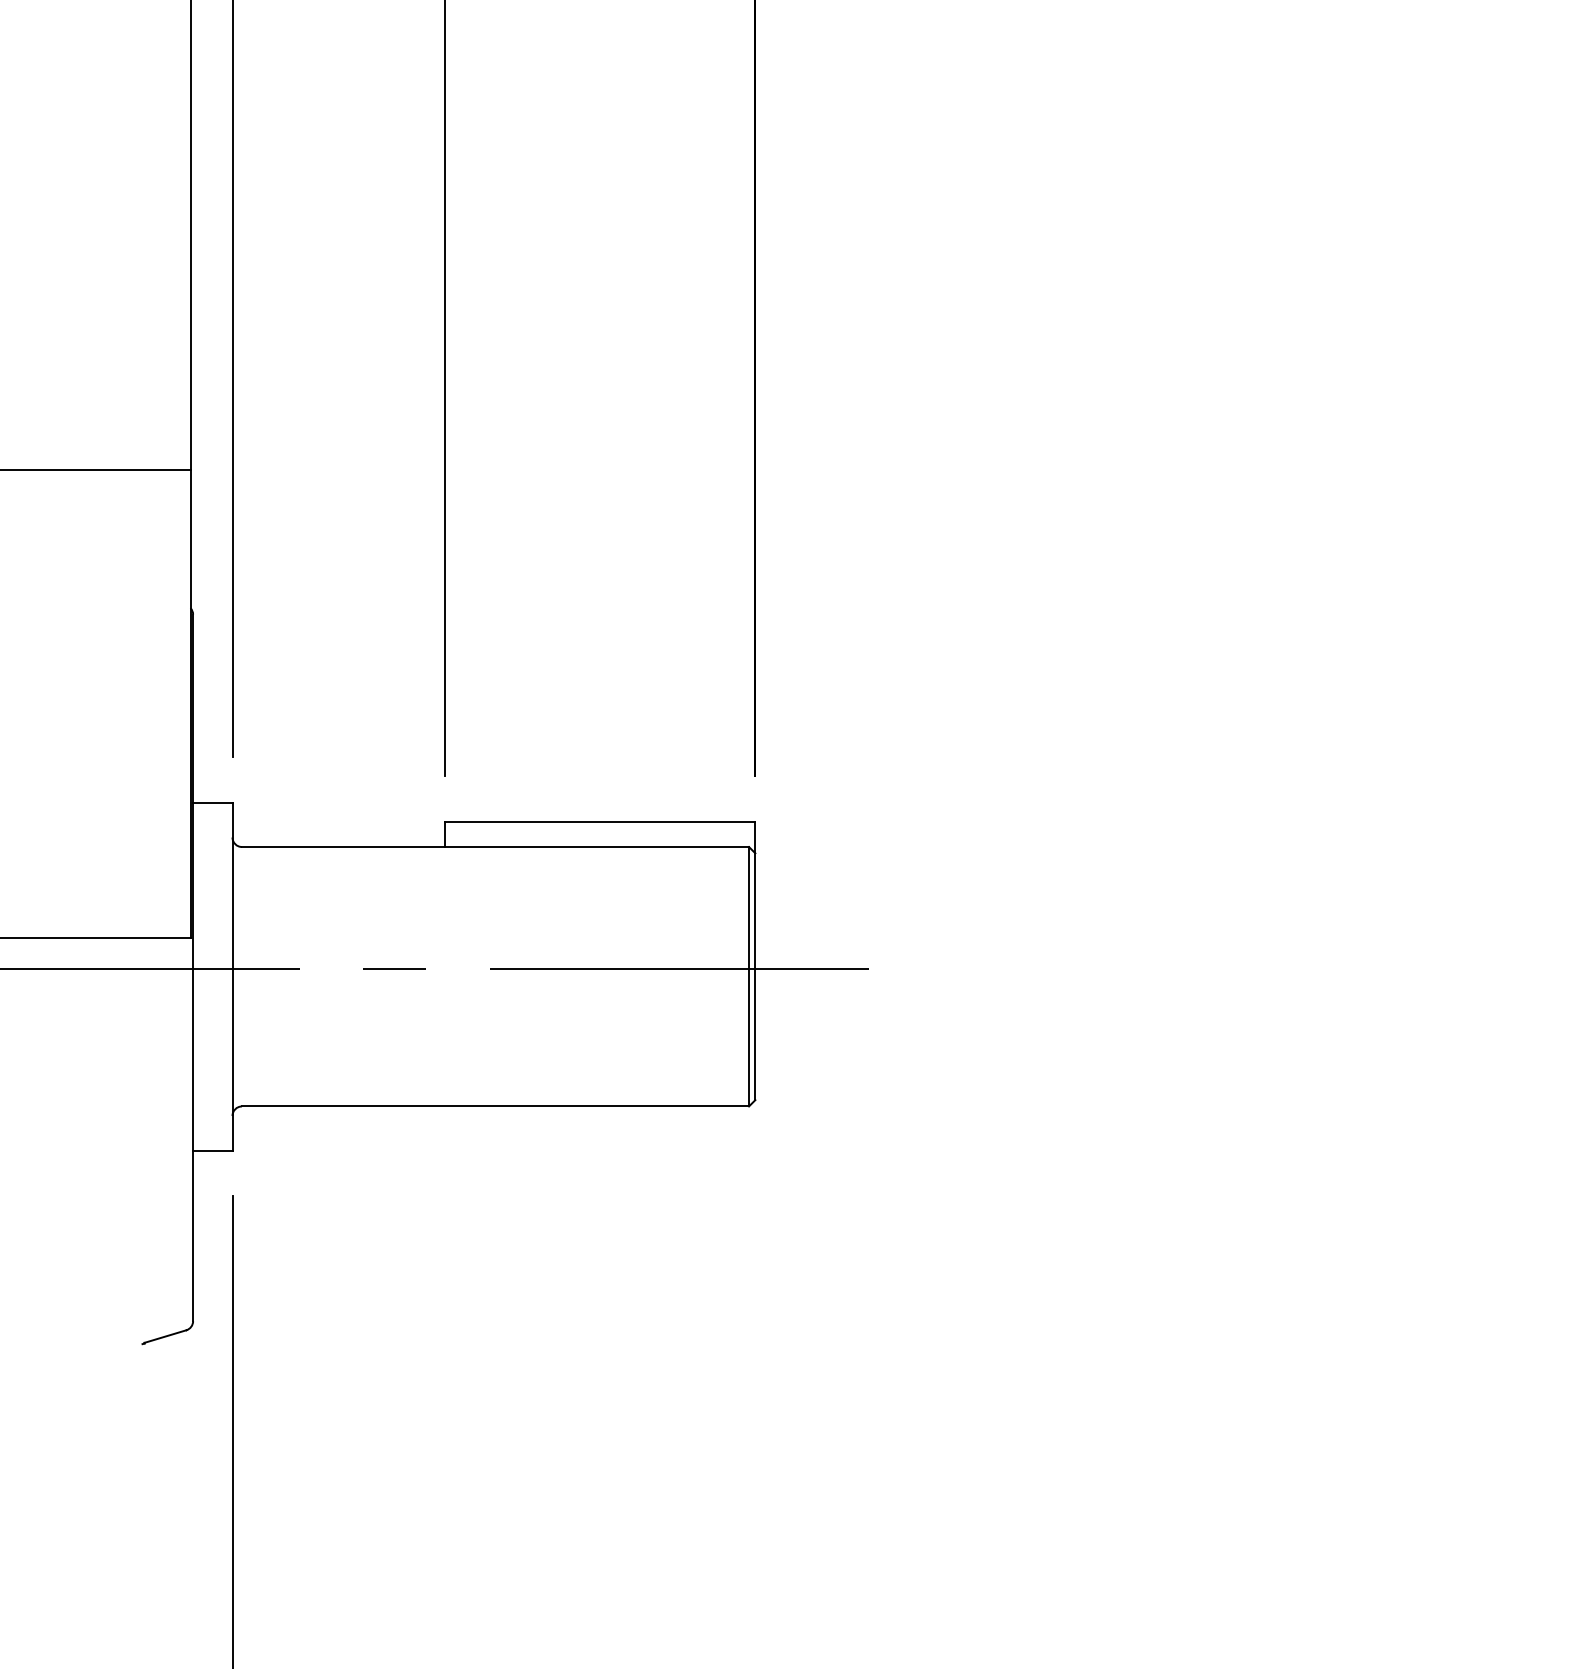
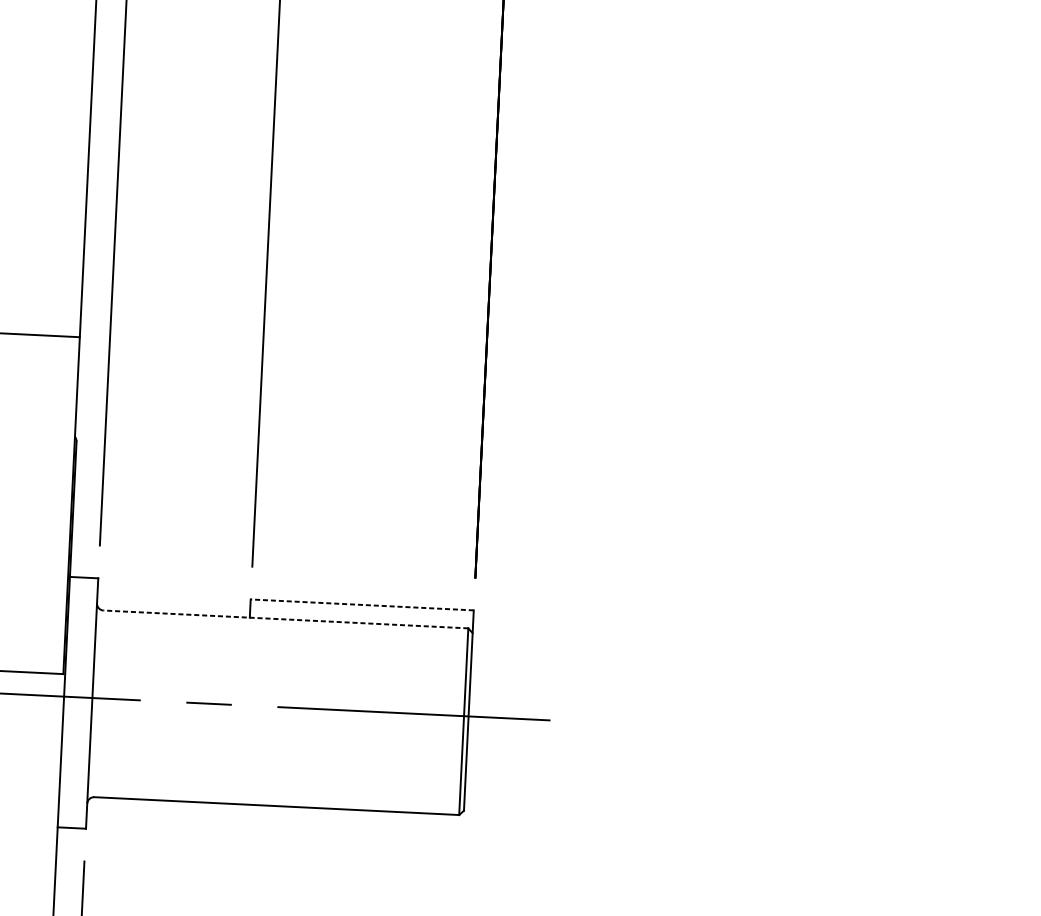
line: (599, 821) -> (361, 604), solid -> dashed
line: (495, 847) -> (285, 619), solid -> dashed

